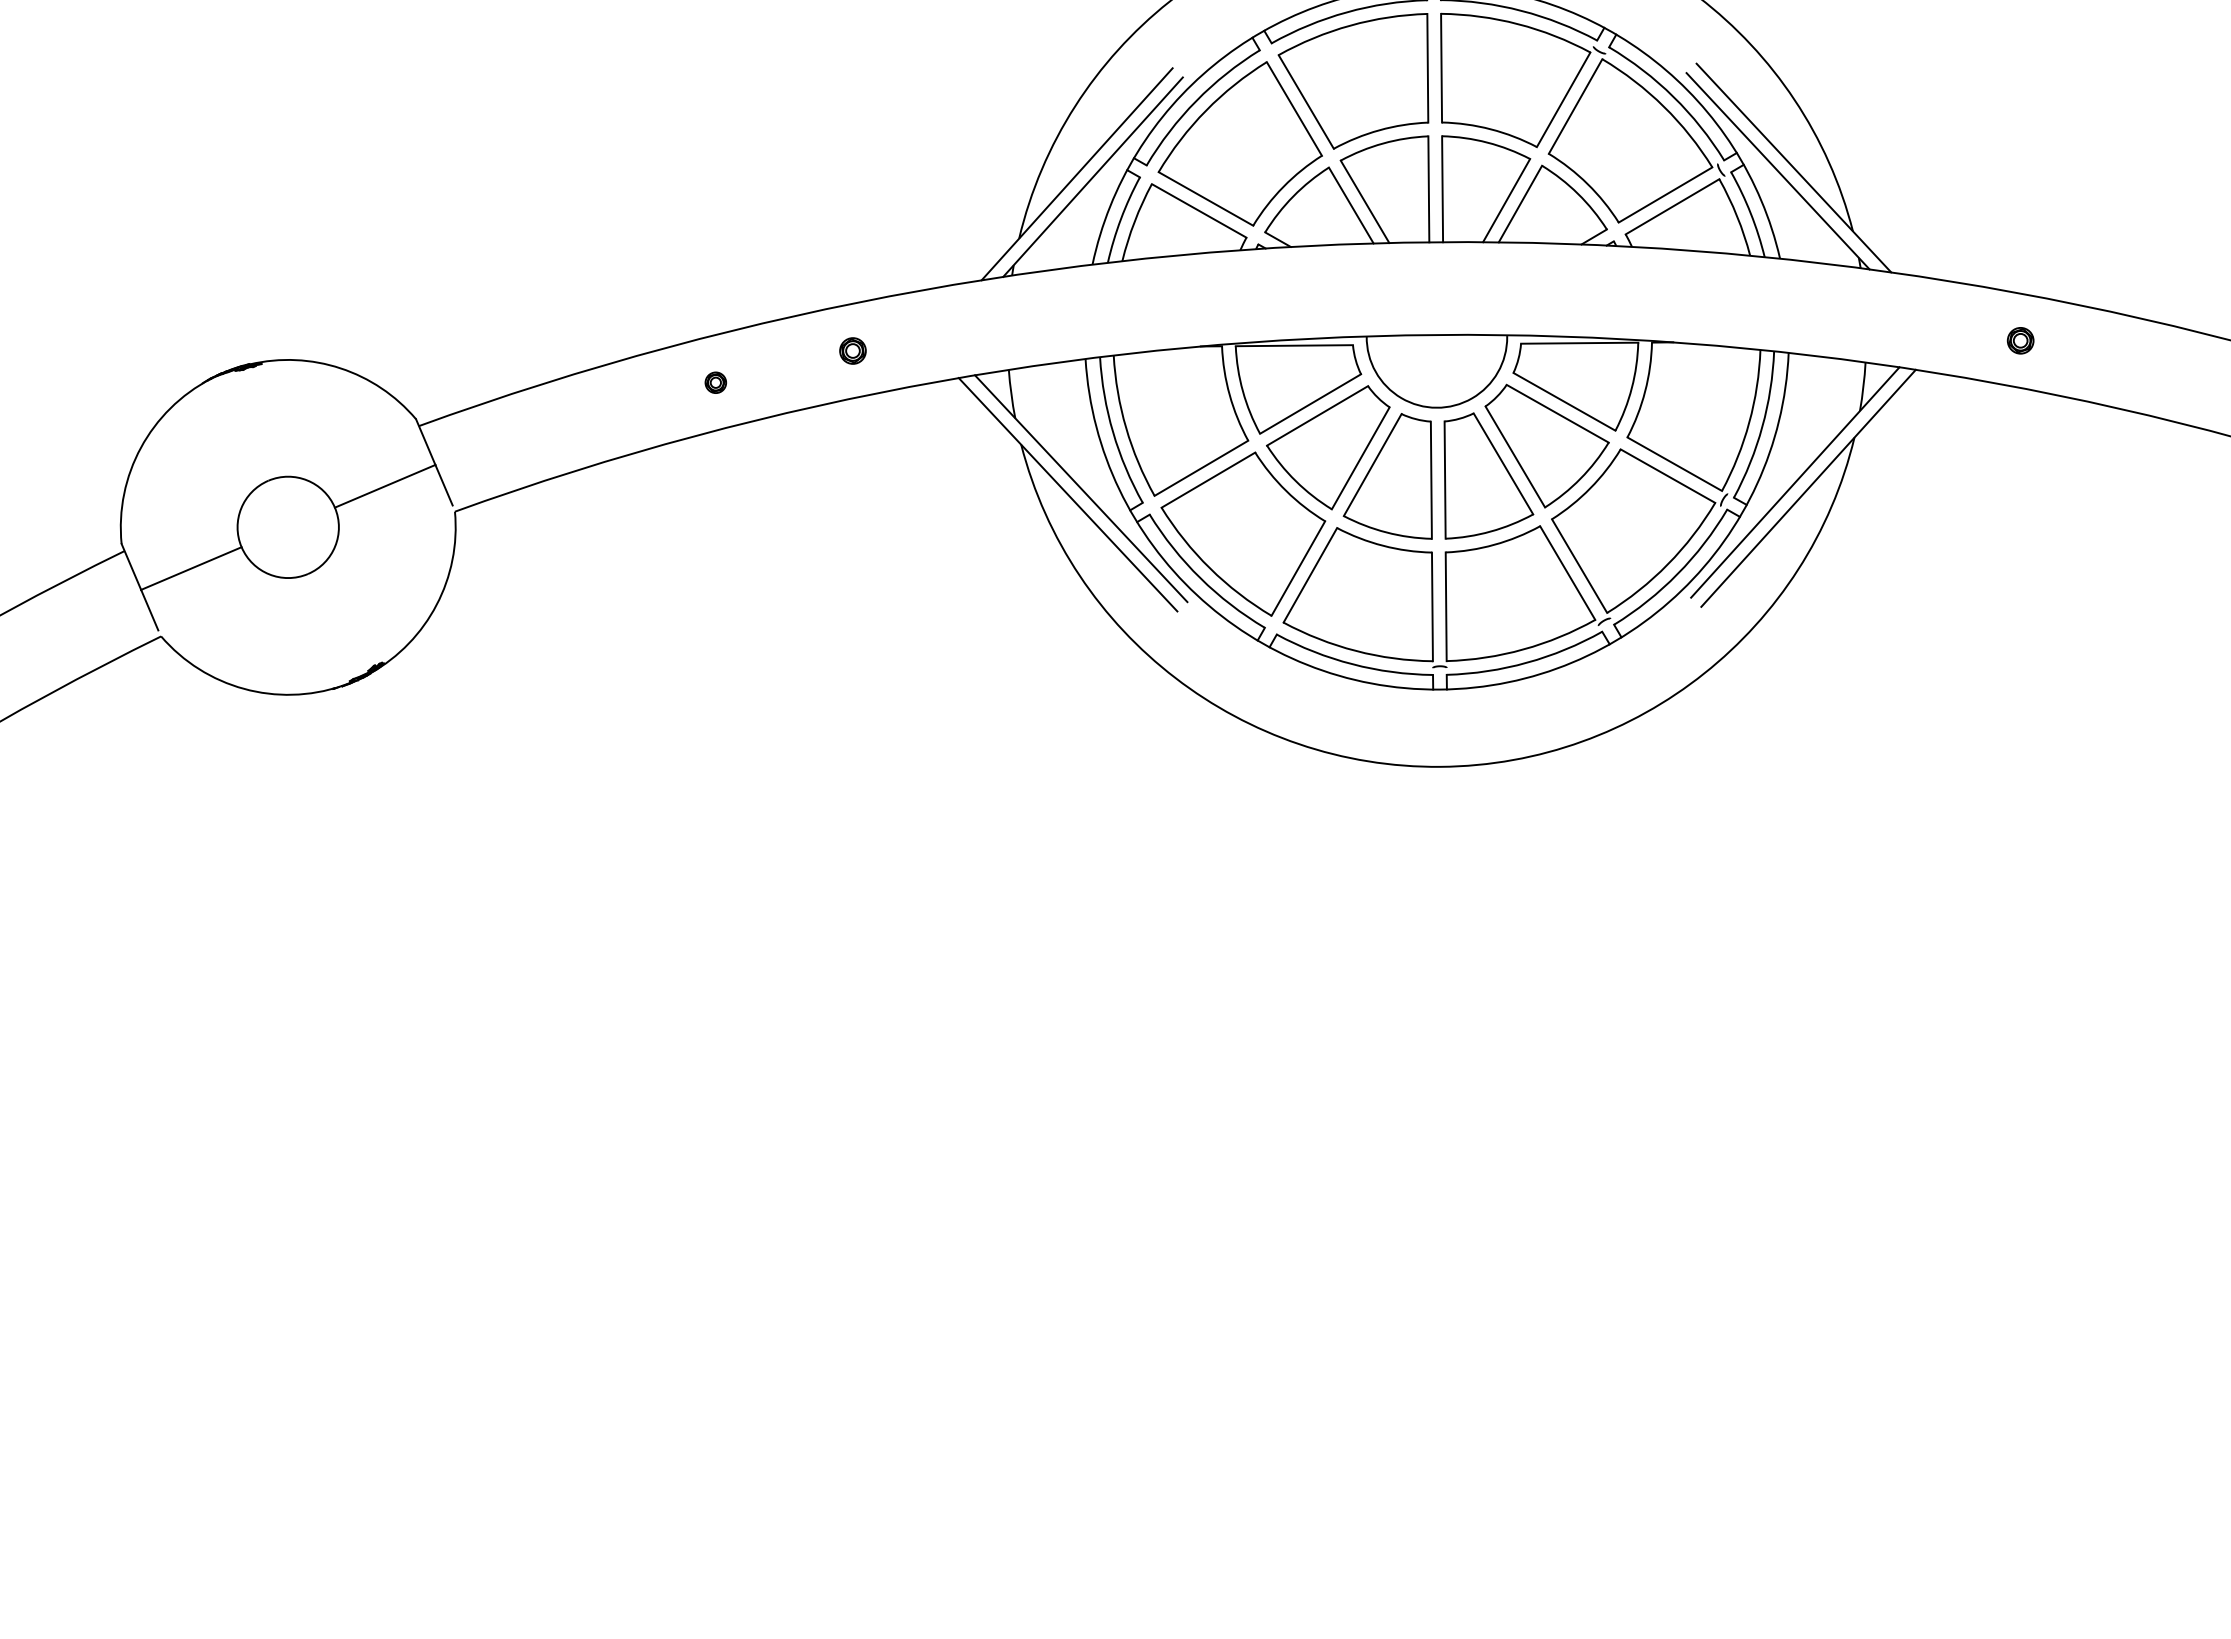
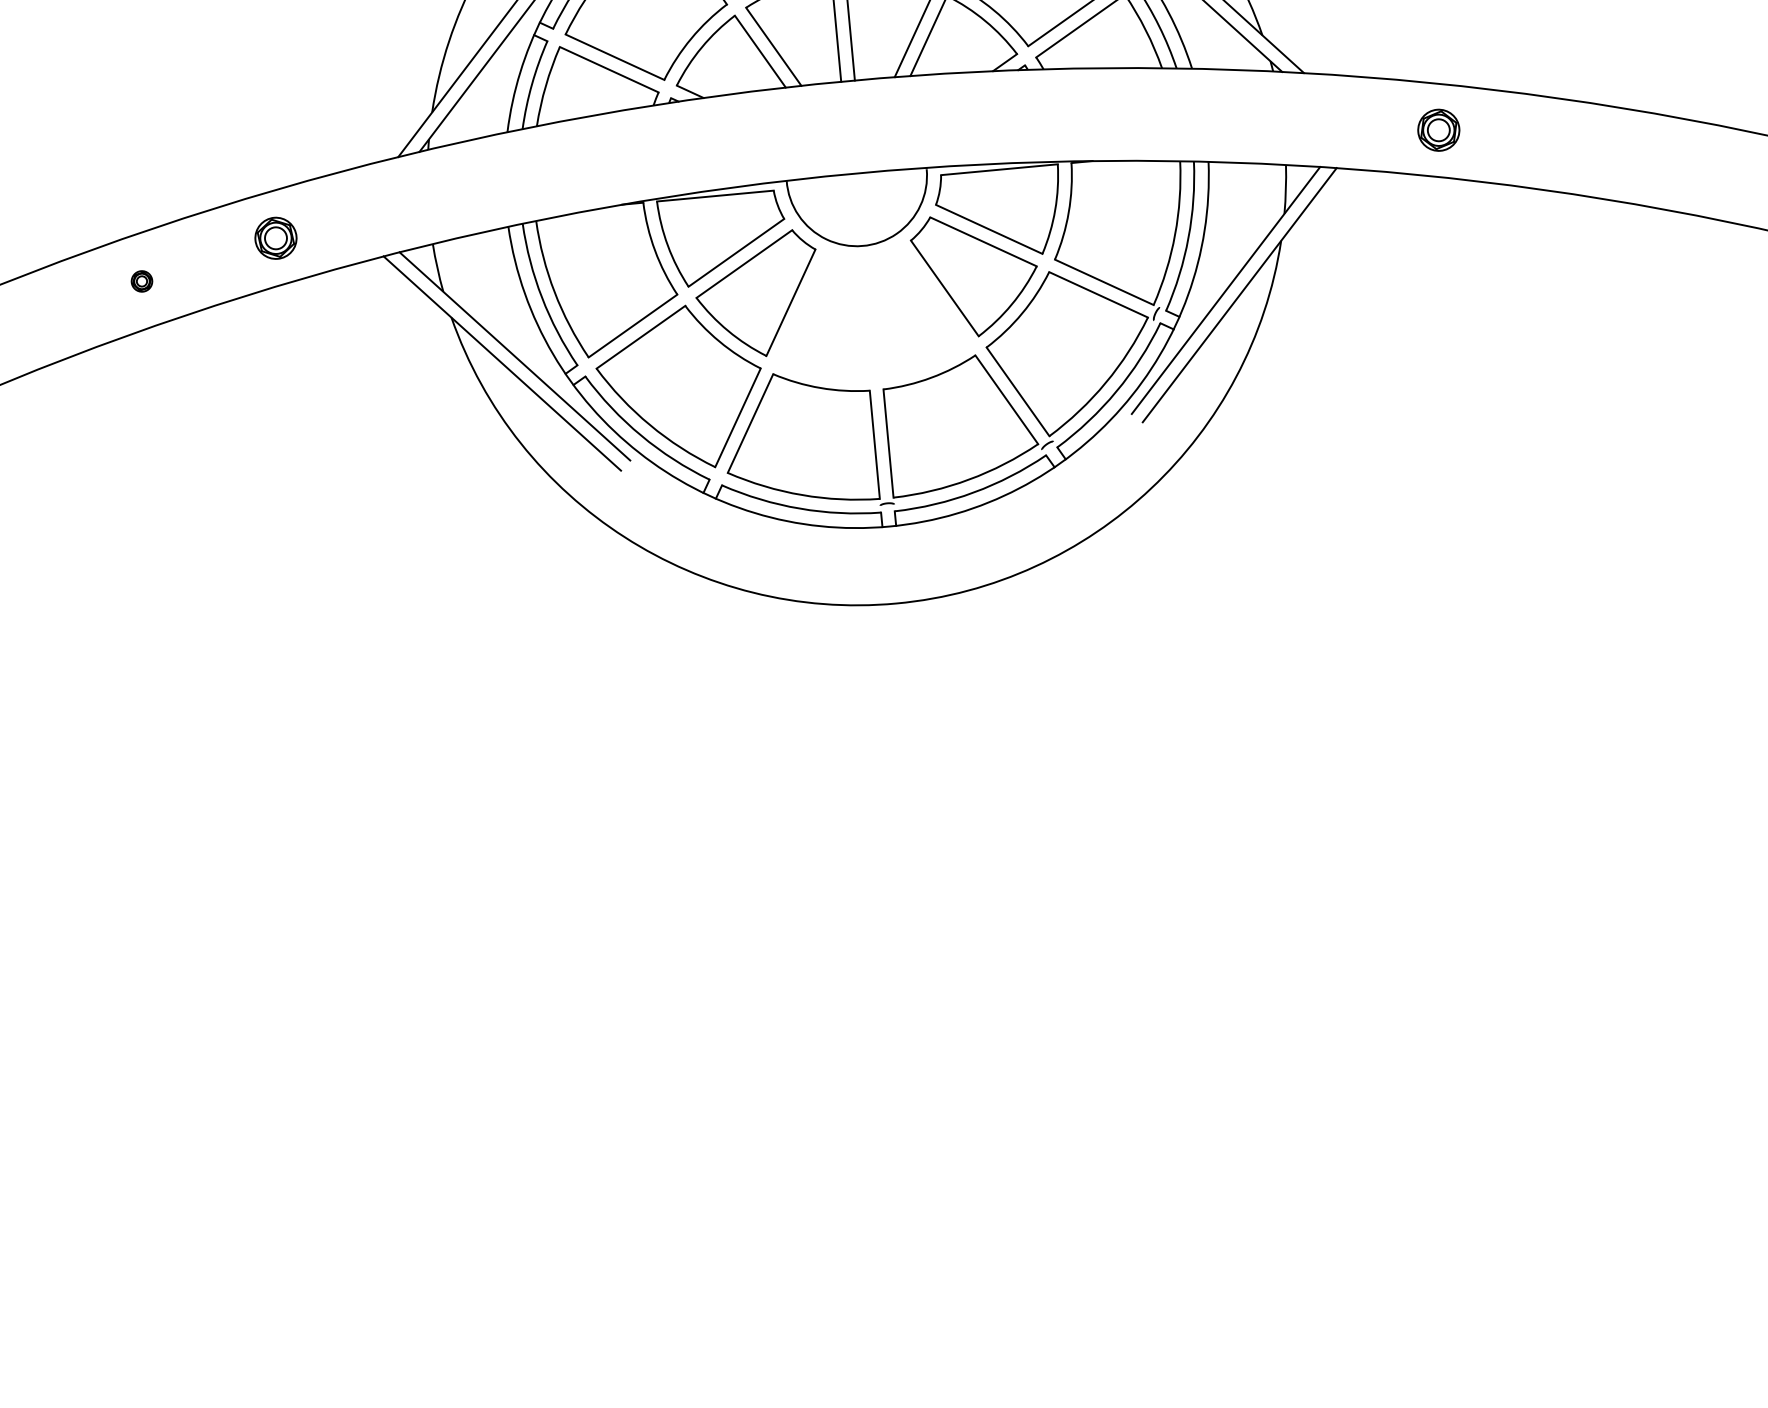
part: (2020, 340) -> (1438, 130), size x1.6
part: (852, 350) -> (275, 237), size x1.6
part: (1488, 475) -> (919, 309), removed
part: (1387, 476) -> (819, 318), removed

